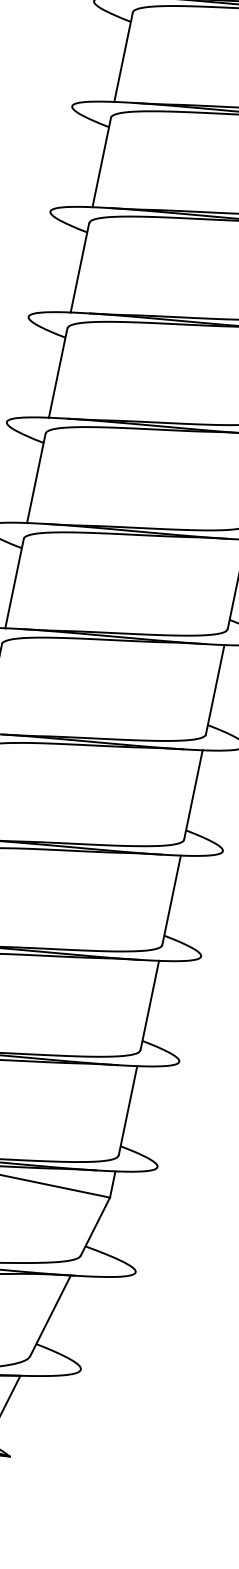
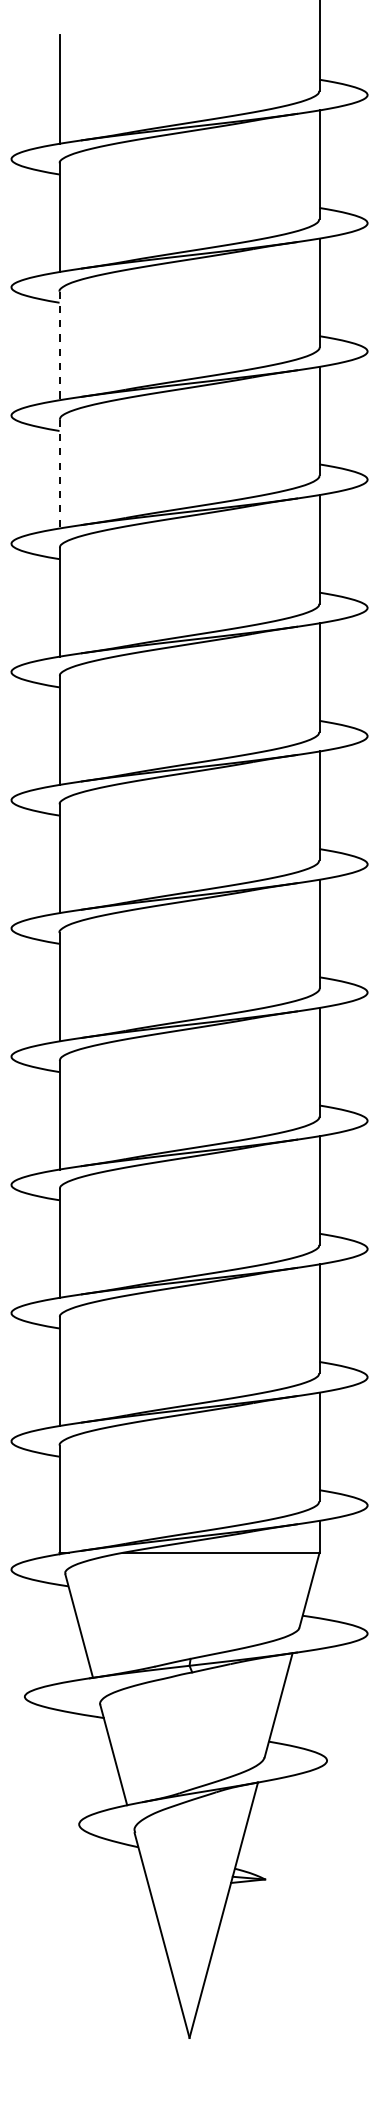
line: (101, 163) -> (59, 346), solid -> dashed
line: (79, 268) -> (59, 474), solid -> dashed

